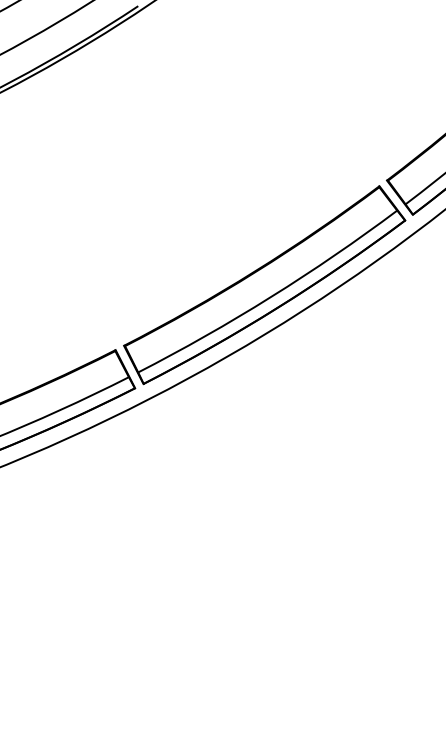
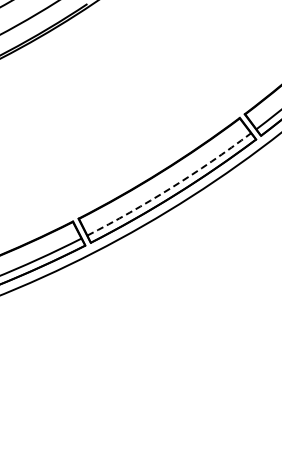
arc: (271, 296) -> (171, 187), solid -> dashed

